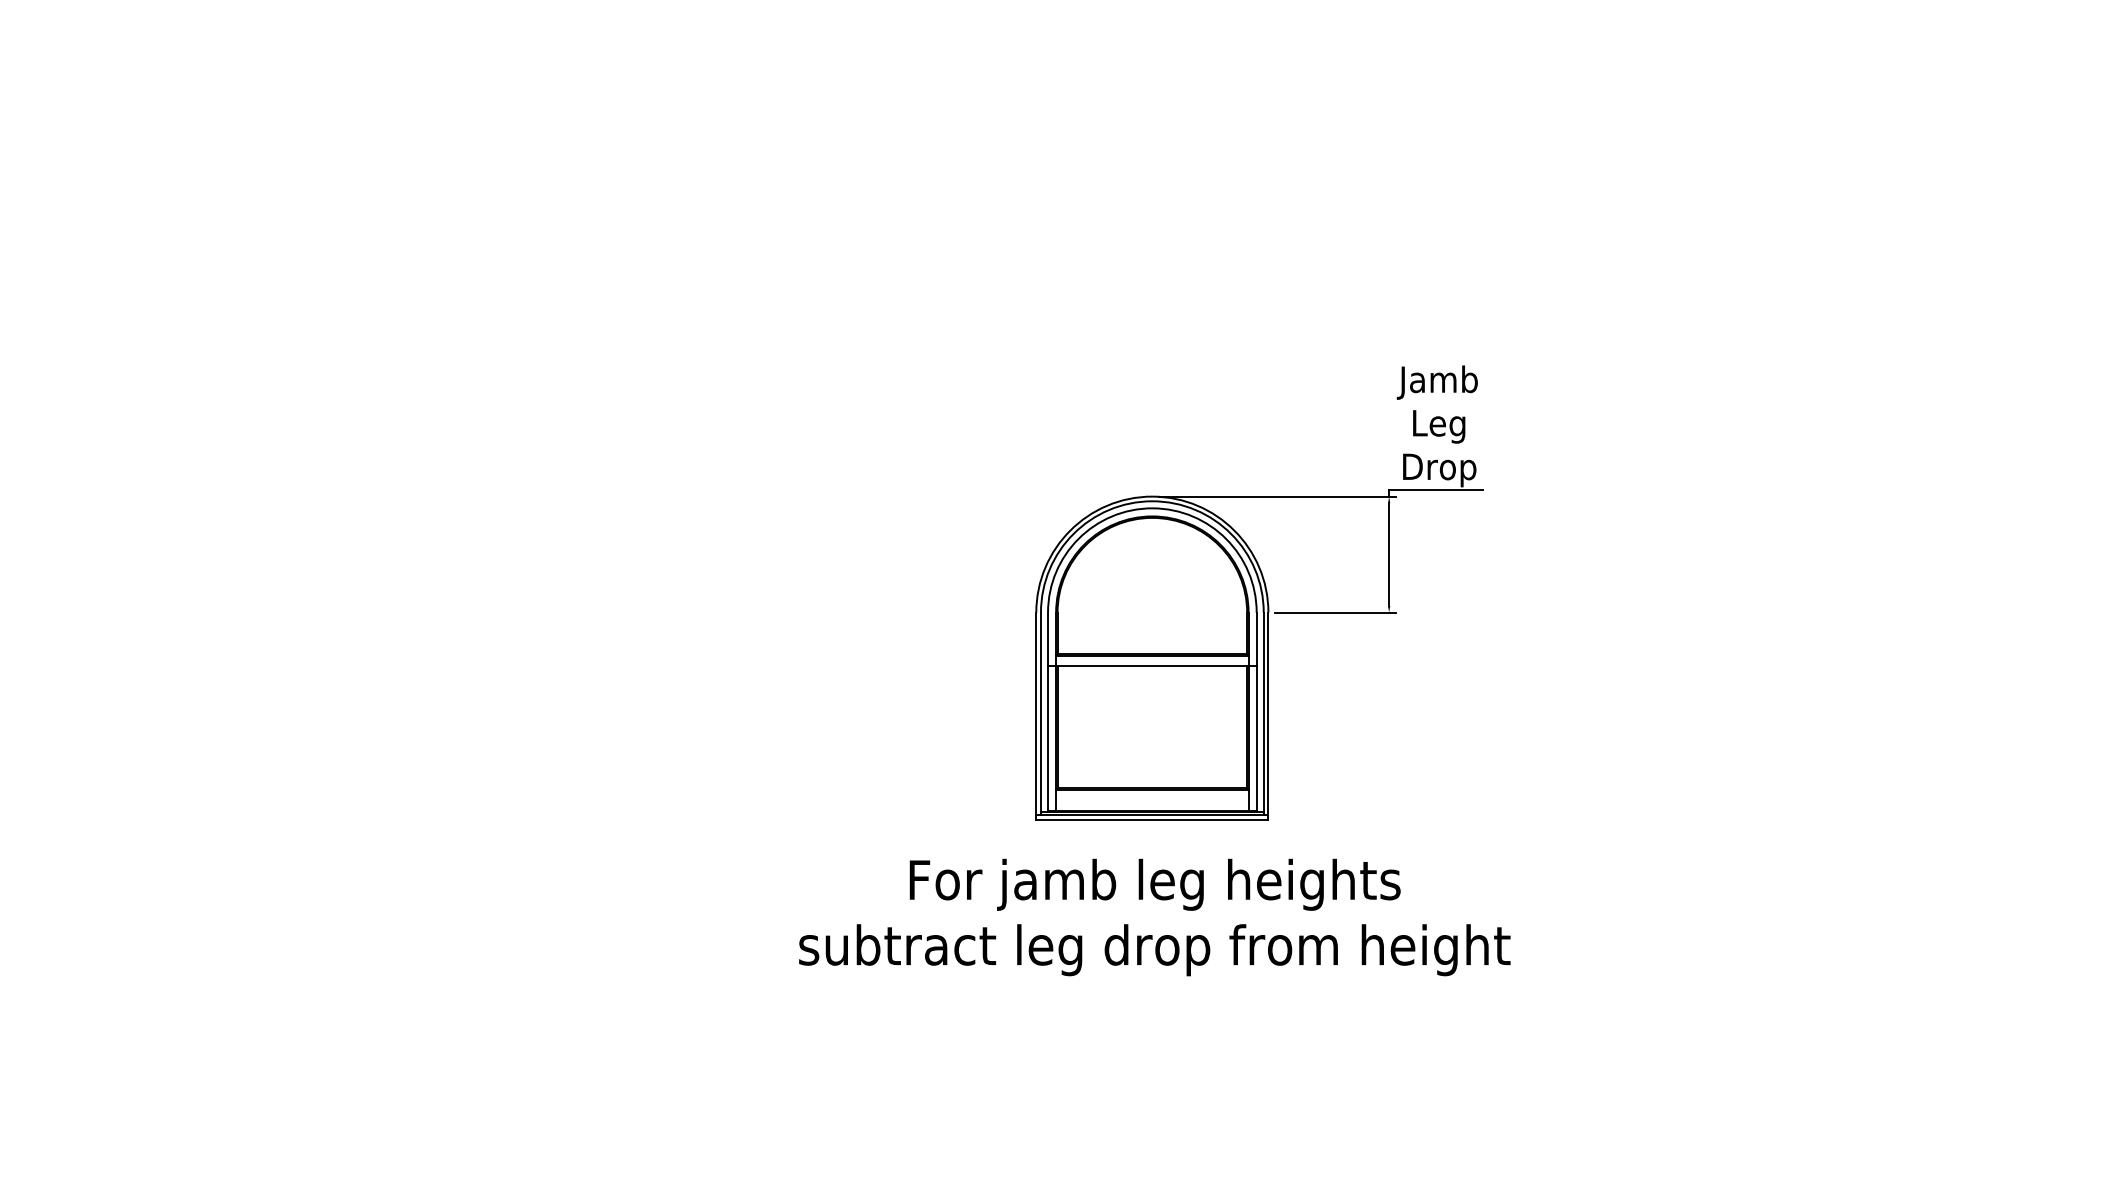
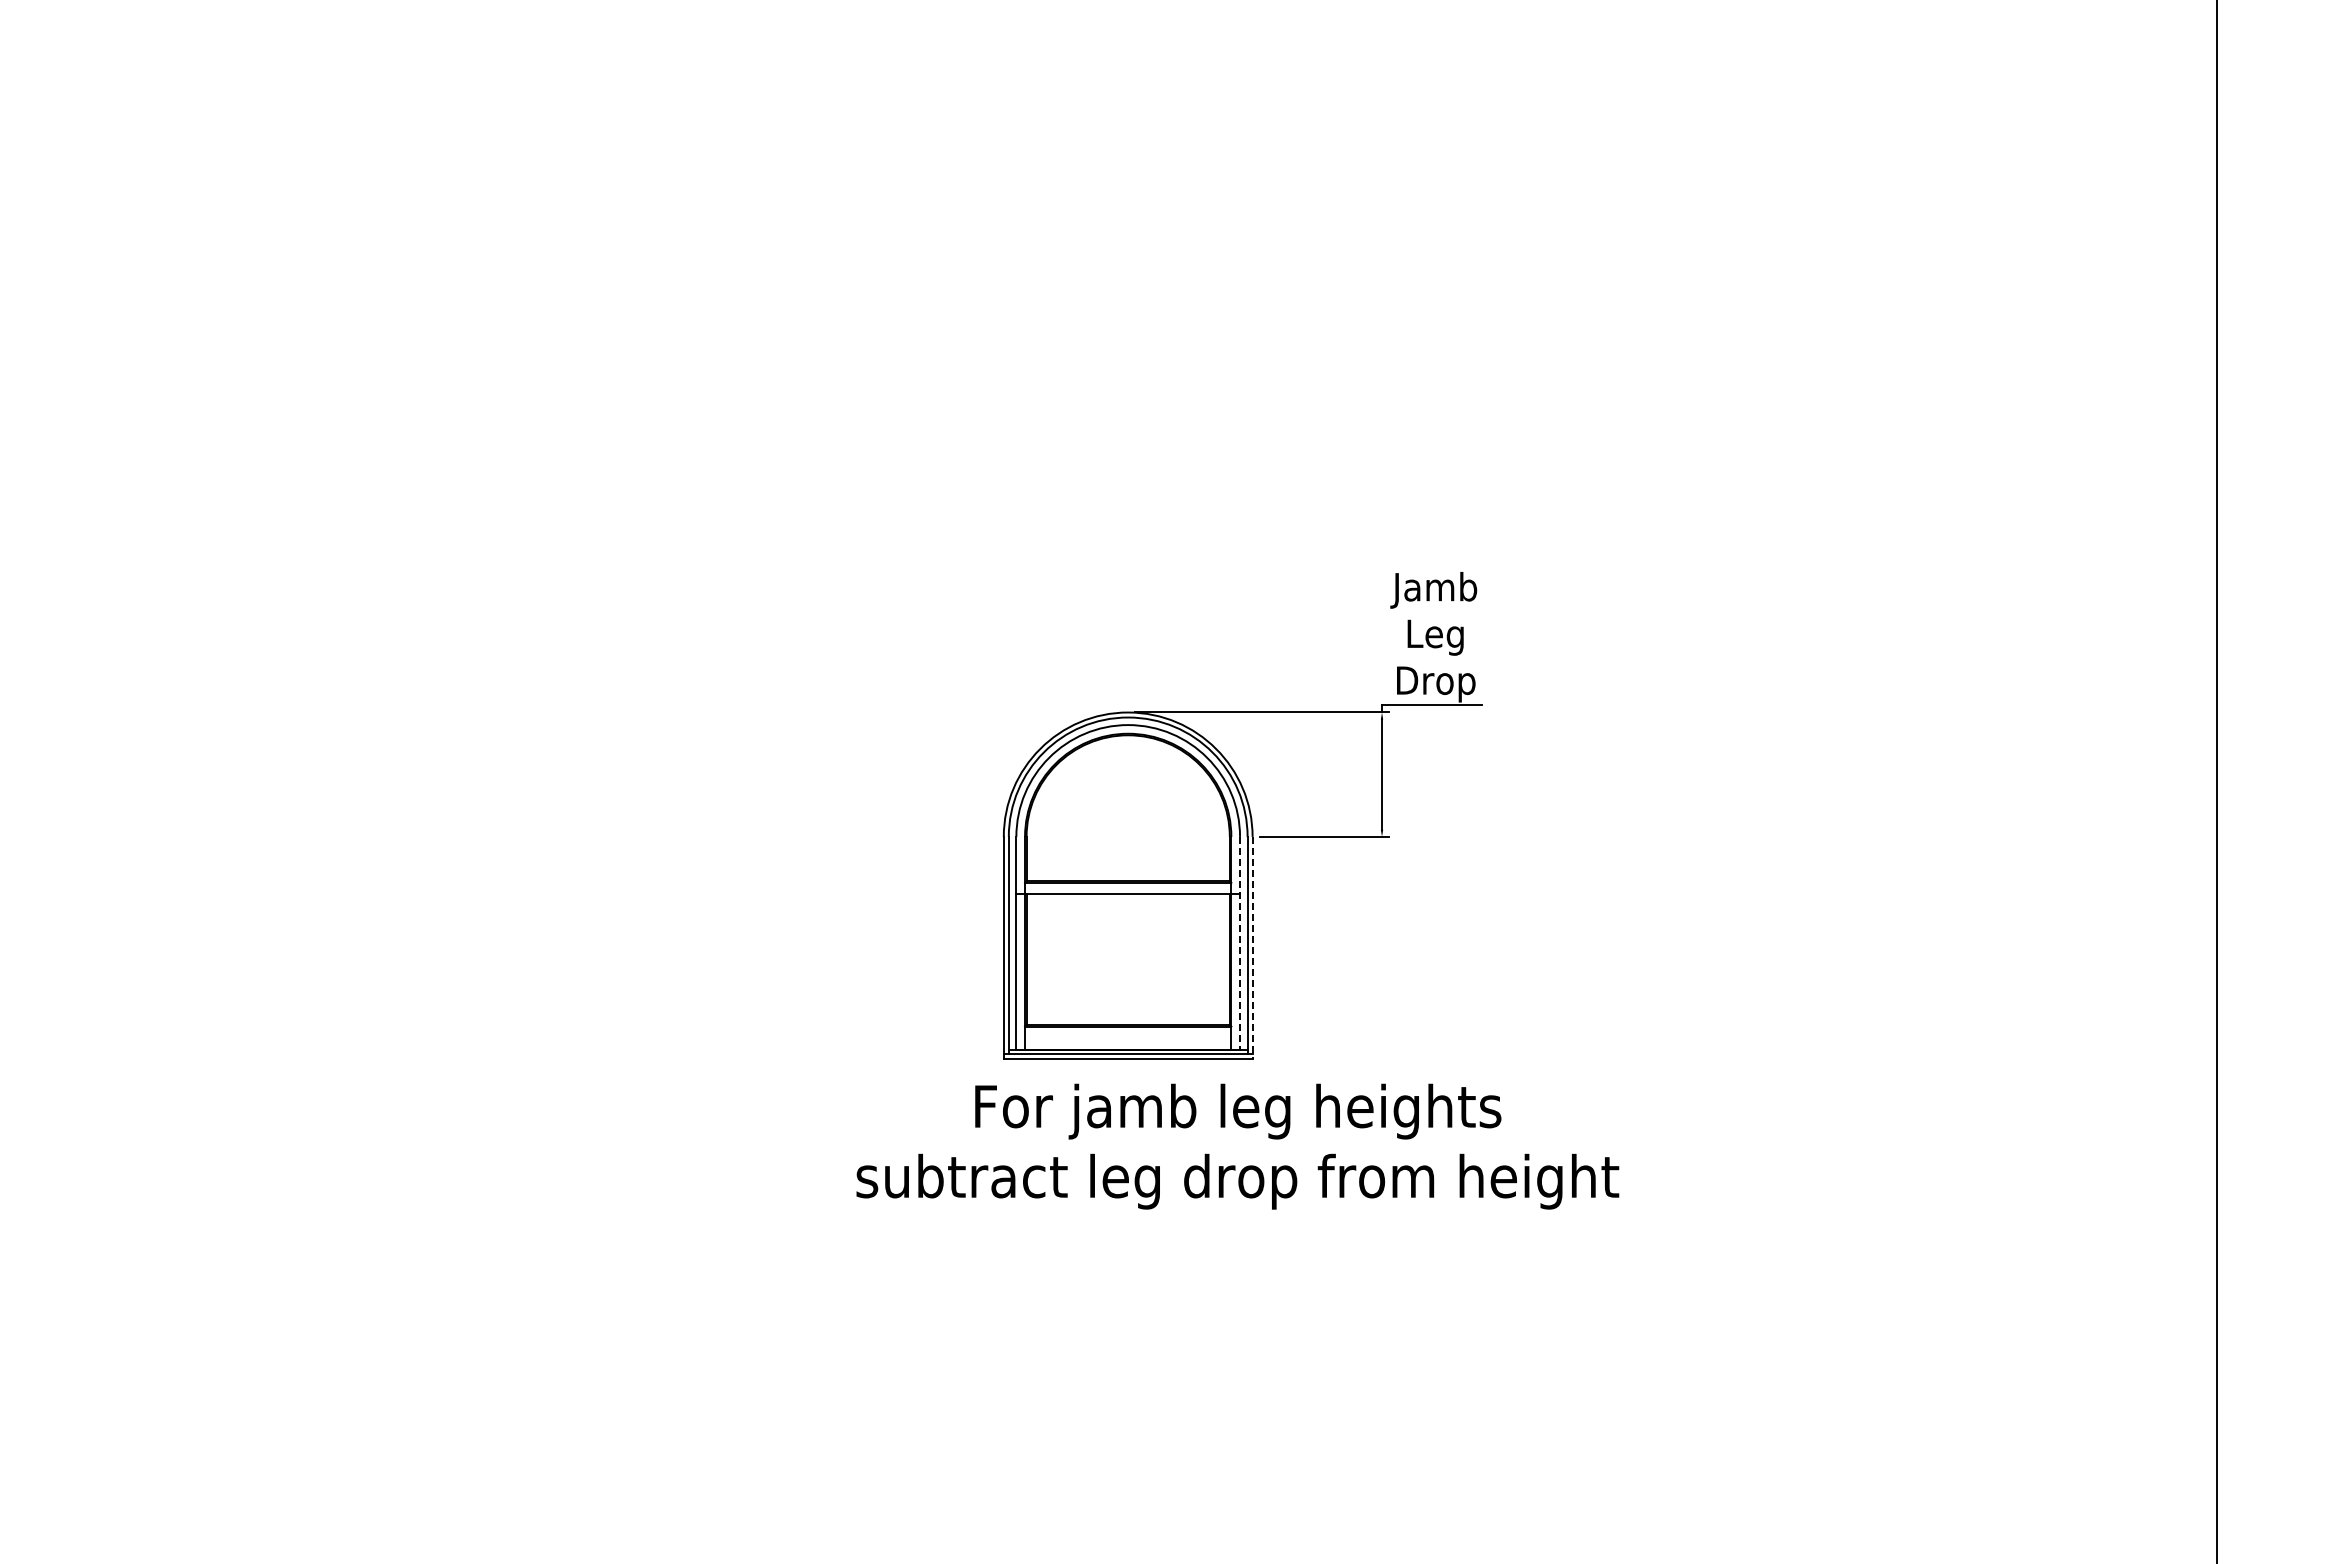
line: (1257, 712) -> (1240, 943), solid -> dashed
line: (1268, 716) -> (1252, 948), solid -> dashed
text: (1154, 917) -> (1237, 1146), moved

